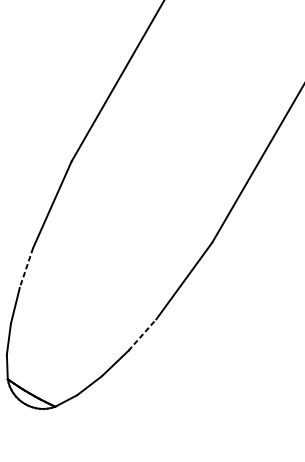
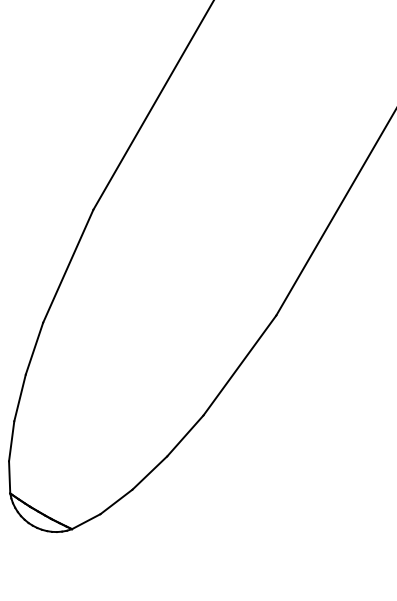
line: (26, 268) -> (34, 349), dashed -> solid
line: (142, 334) -> (185, 435), dashed -> solid

